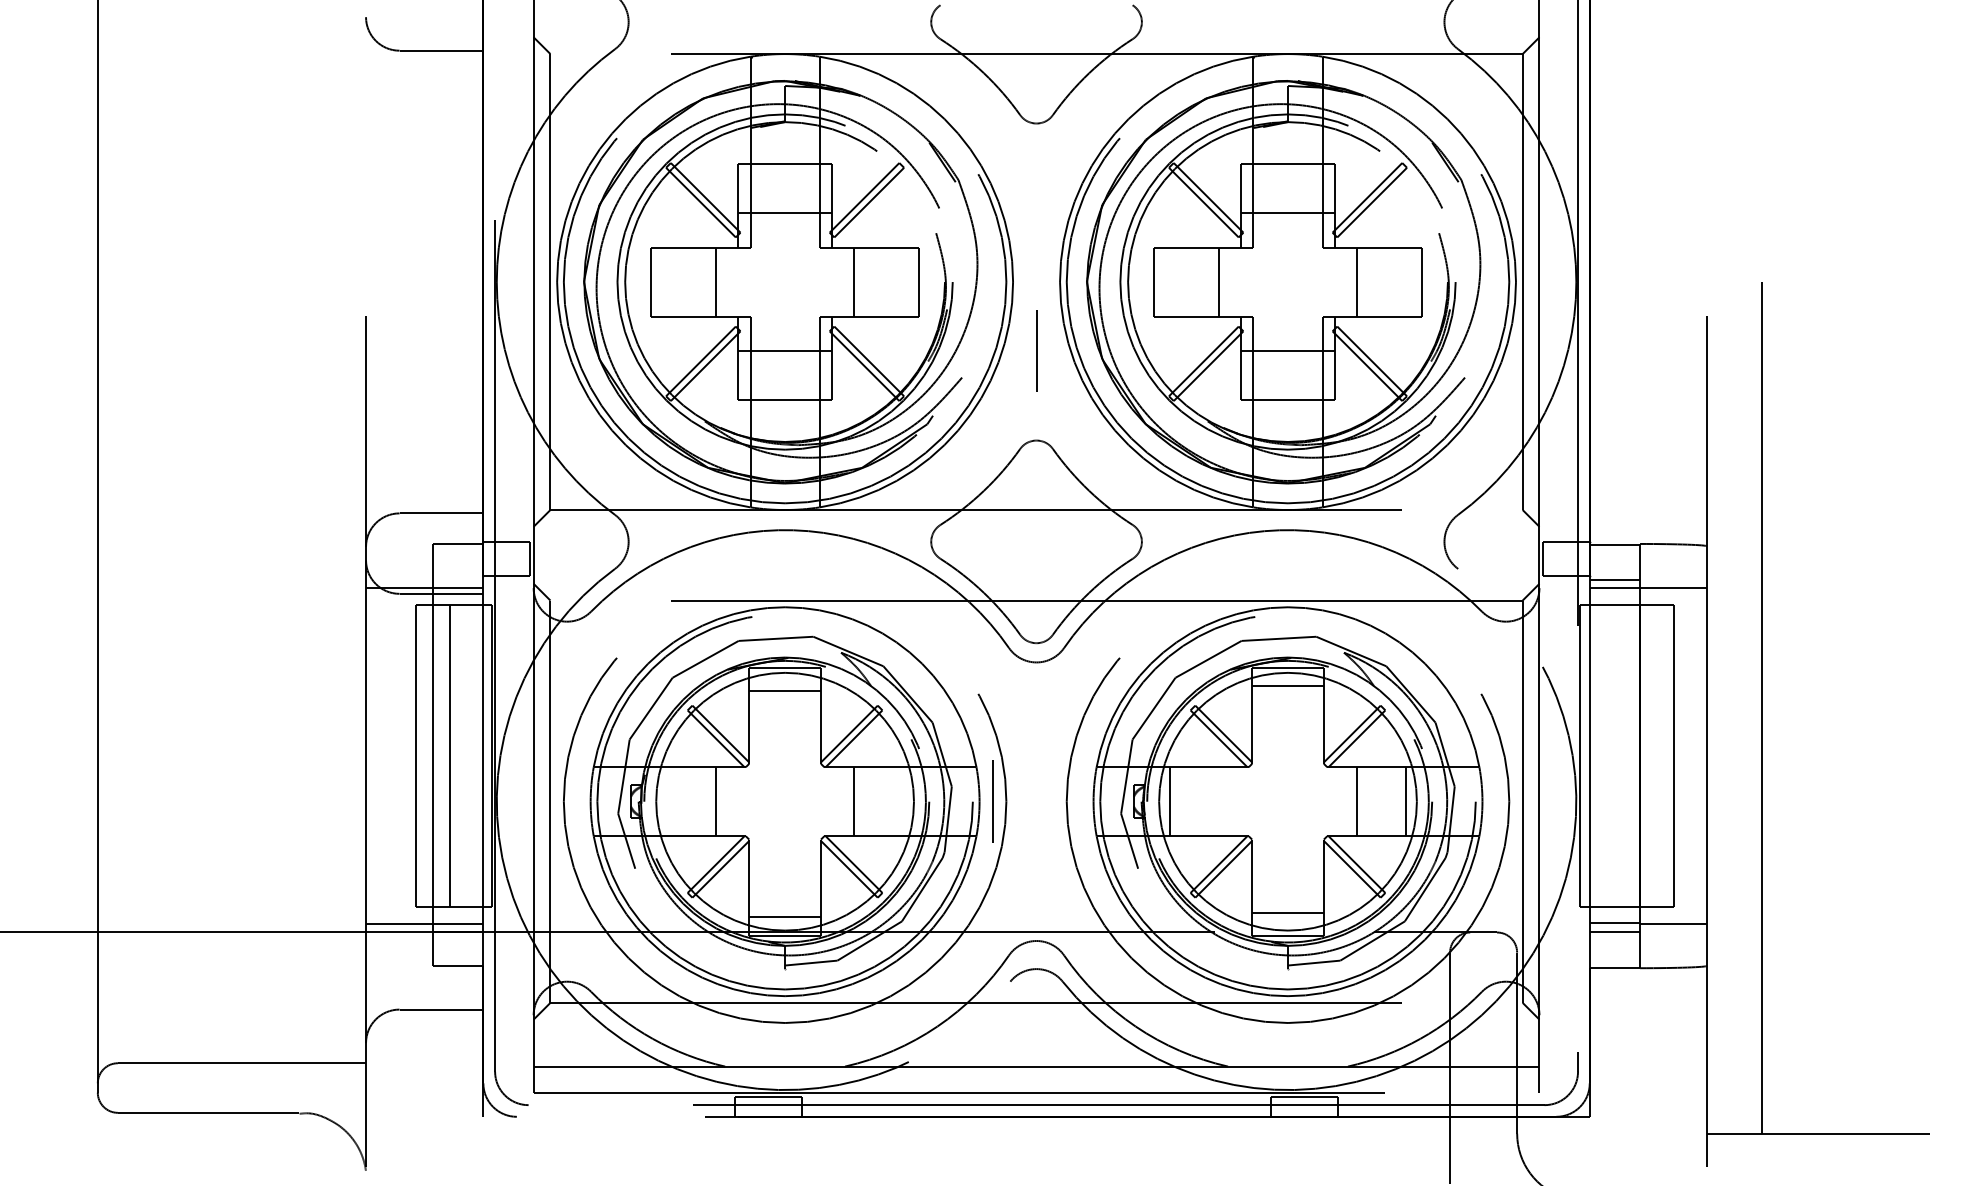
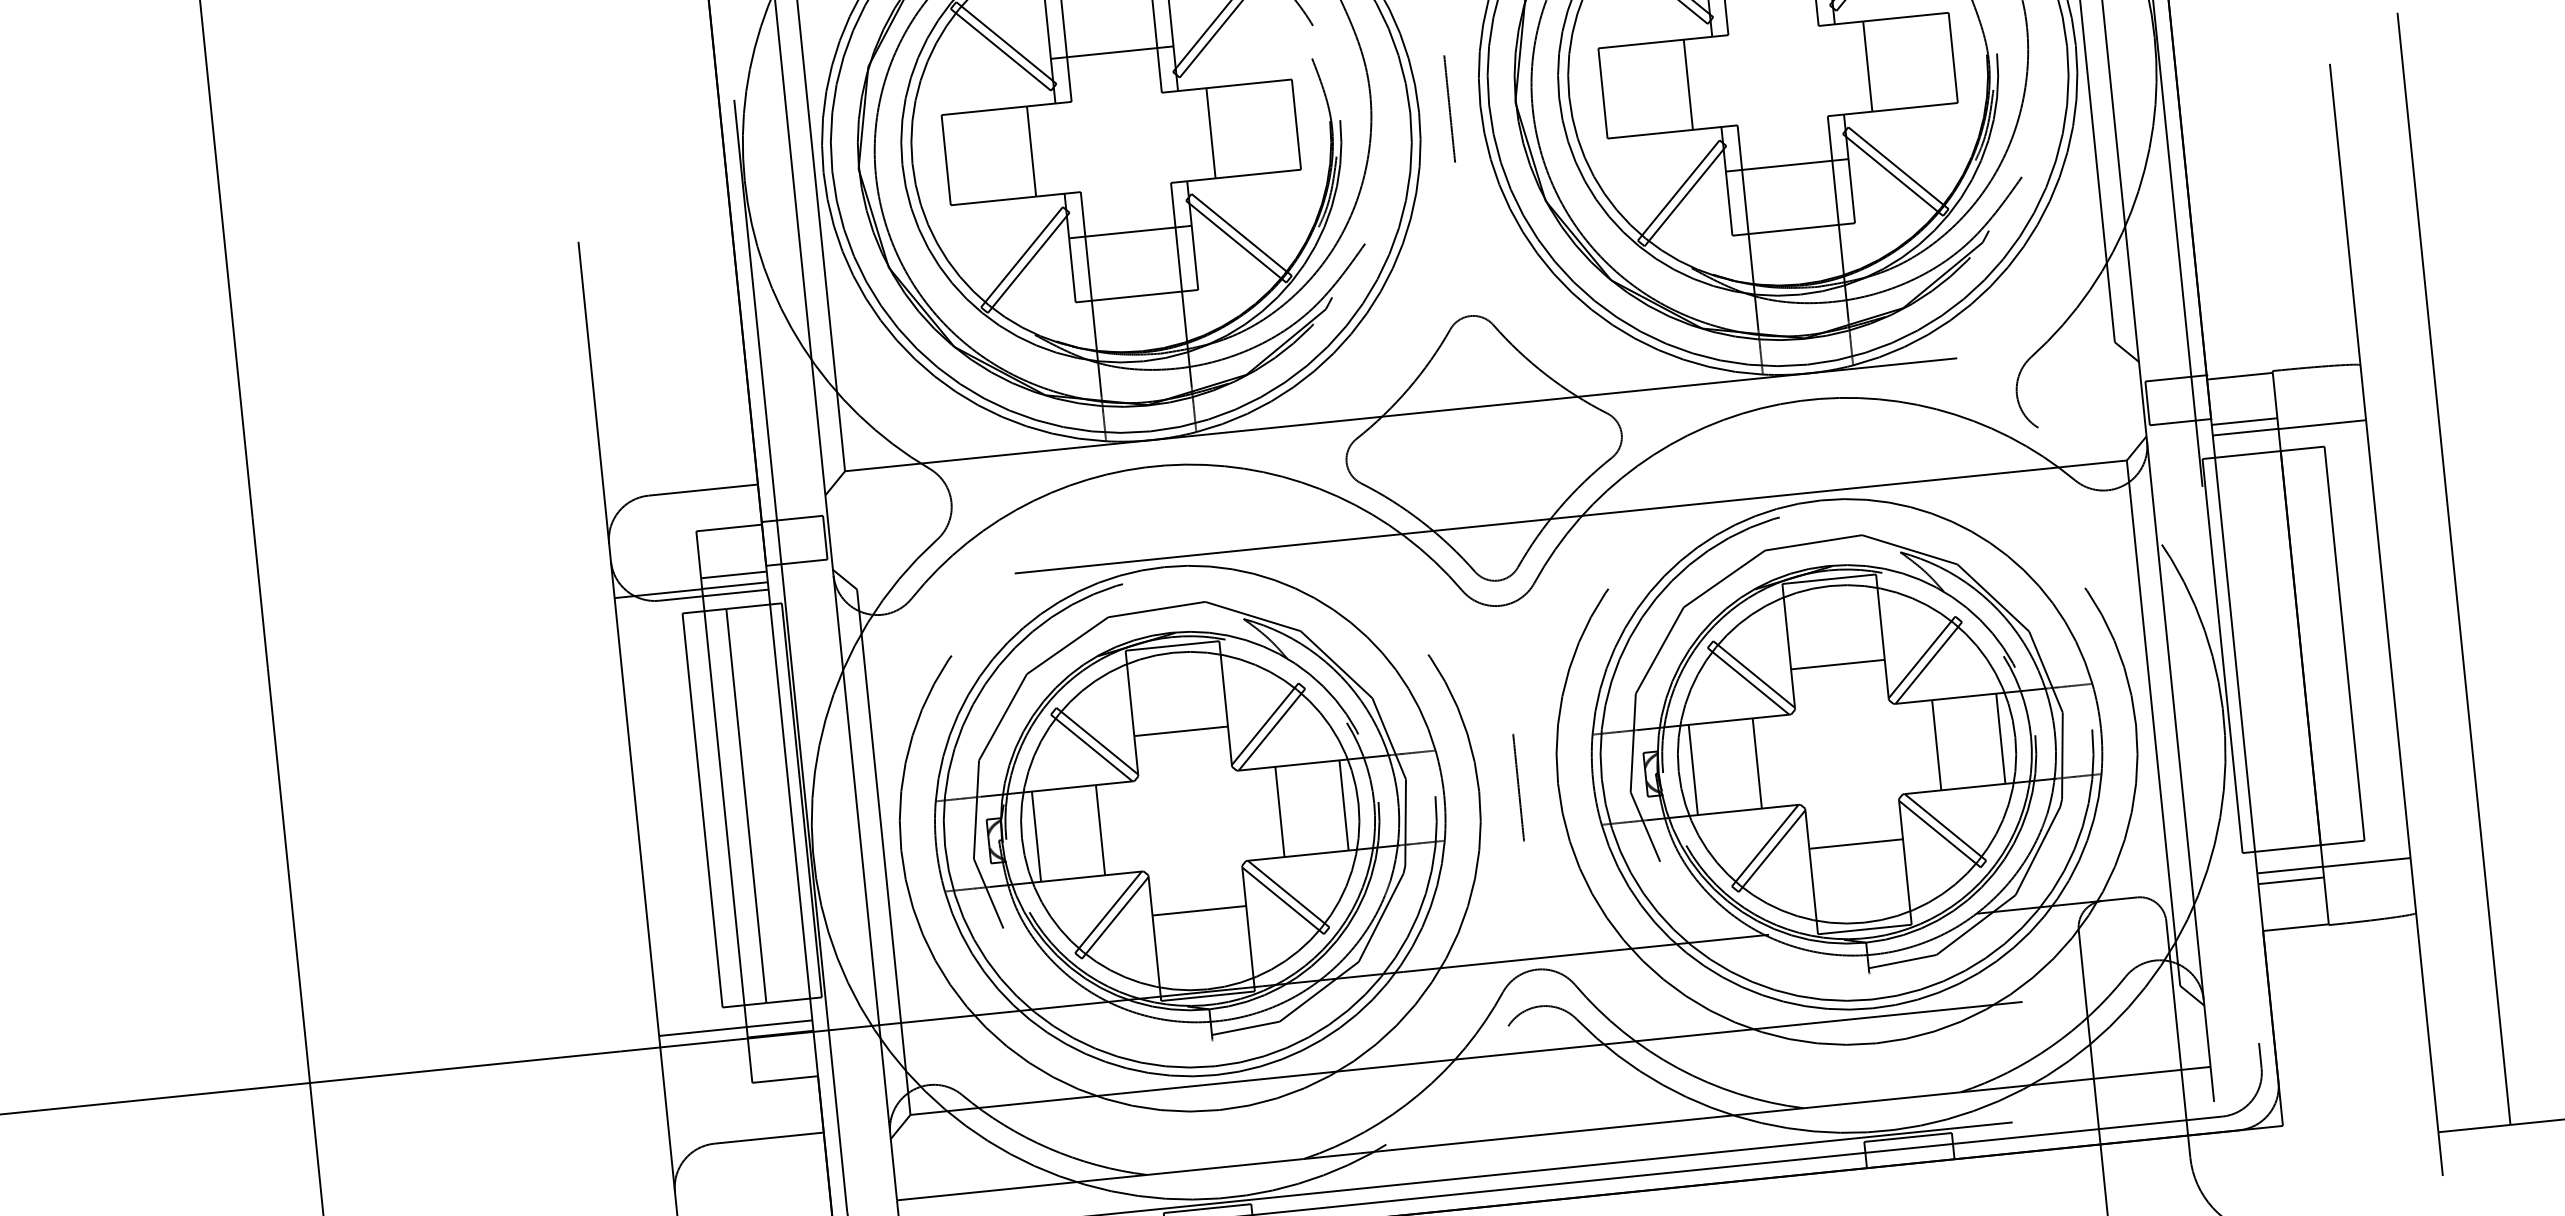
line: (1036, 350) -> (1449, 108), moved
line: (458, 580) -> (734, 575), added
line: (1287, 685) -> (1837, 664), moved
line: (784, 690) -> (1180, 730), moved
line: (667, 801) -> (1036, 836), added
line: (902, 801) -> (1343, 805), added
line: (992, 801) -> (1518, 787), moved
line: (1219, 801) -> (1757, 763), added
line: (1287, 913) -> (1855, 844), moved
line: (784, 917) -> (1198, 910), moved

